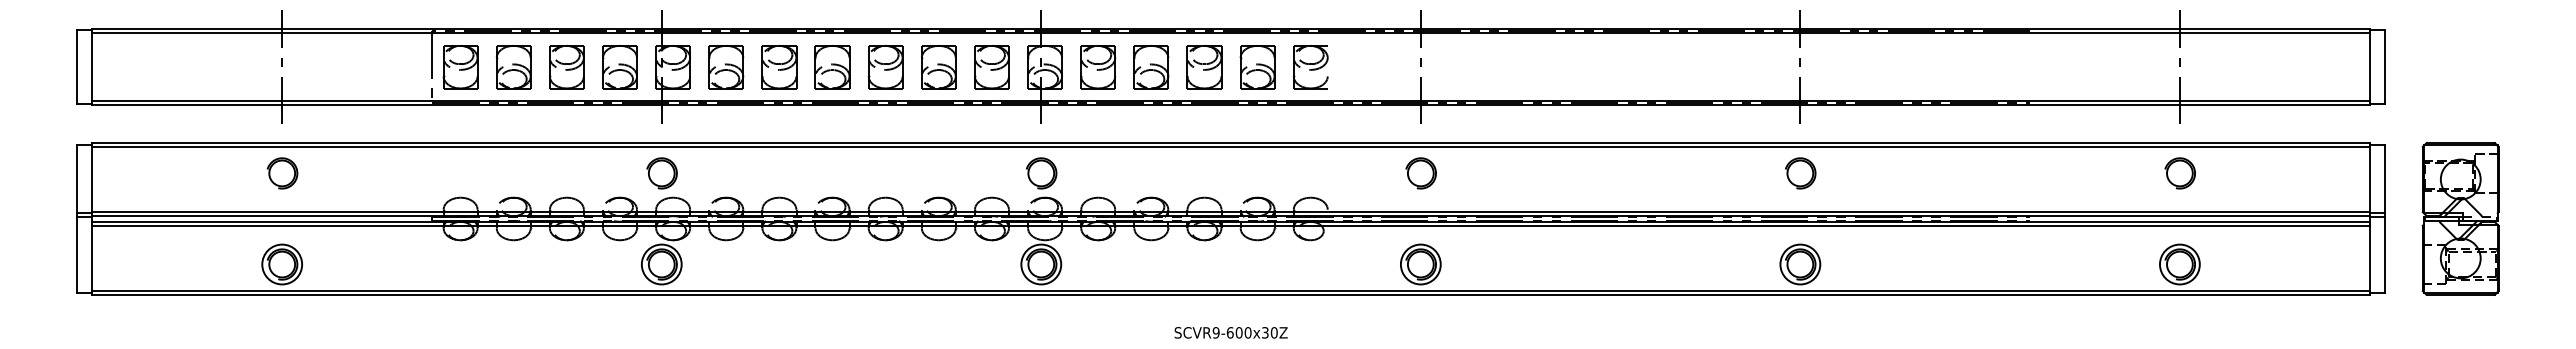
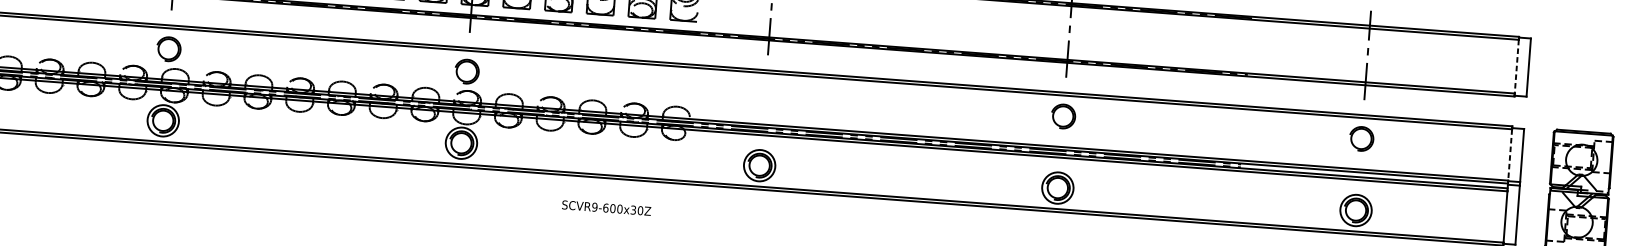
line: (2369, 67) -> (1516, 66), solid -> dashed
part: (1420, 173) -> (764, 94), removed
line: (2369, 179) -> (1510, 154), solid -> dashed

